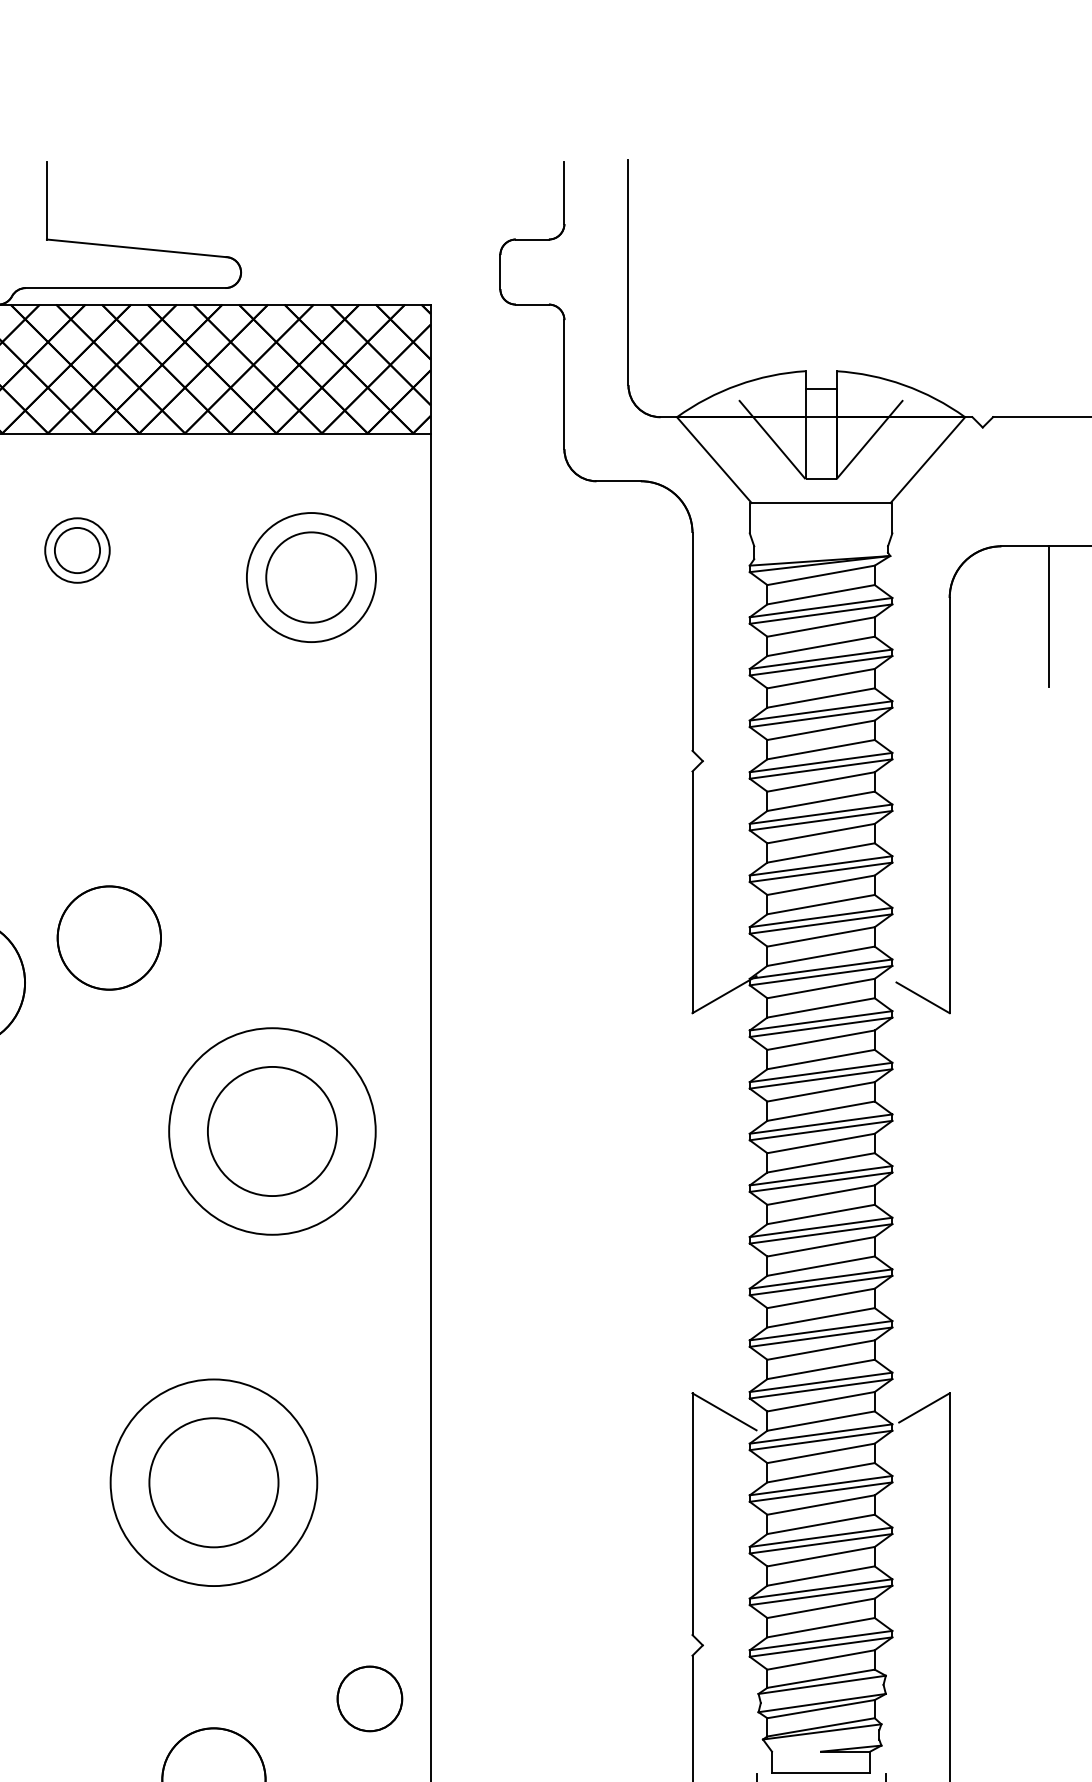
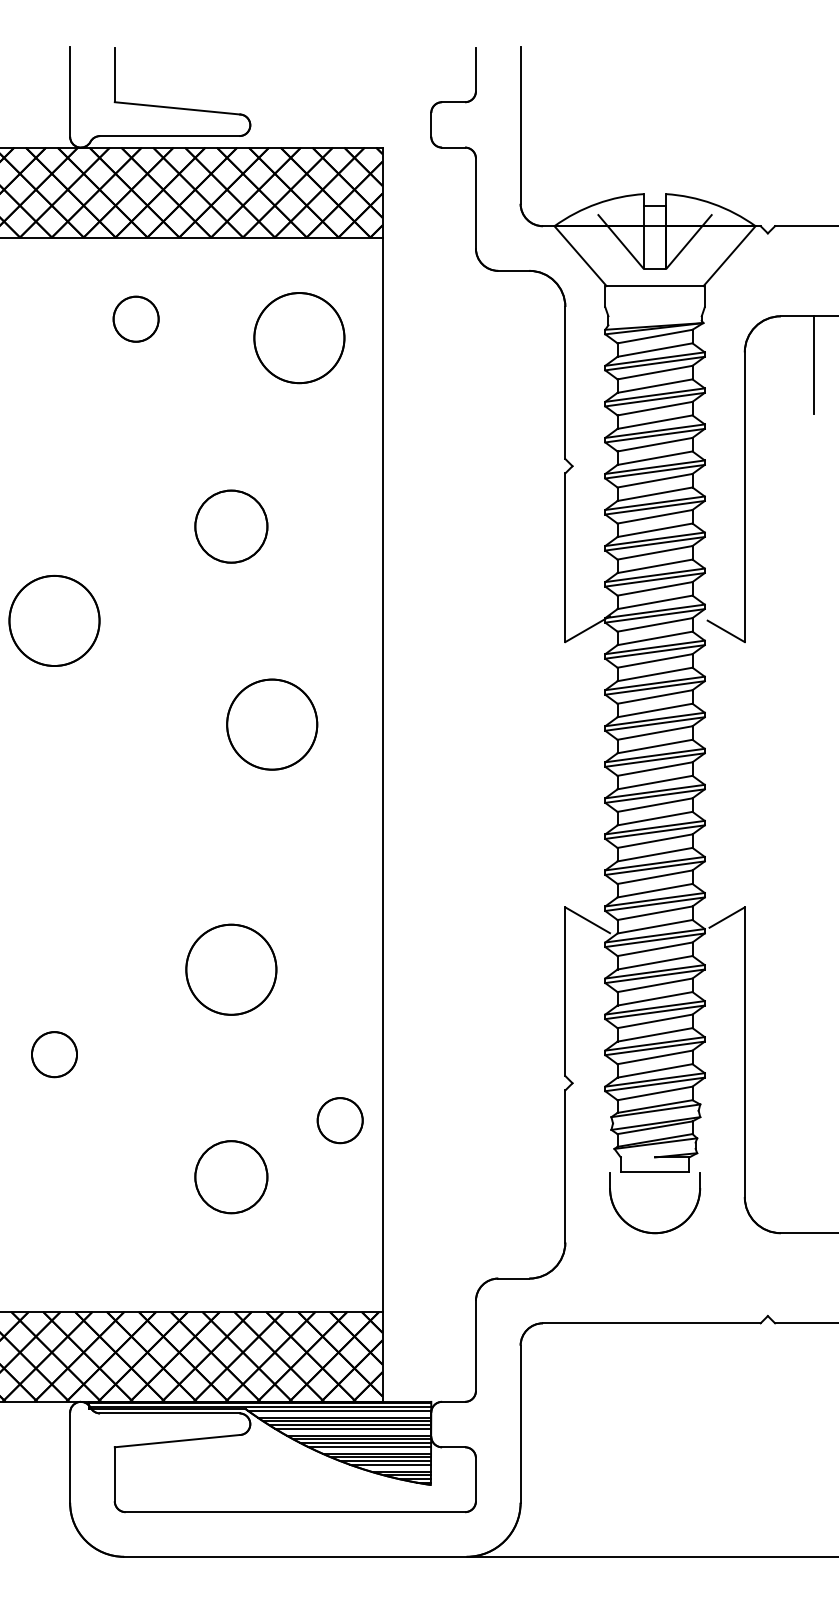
circle: (76, 549) -> (135, 318), size x1.43
circle: (311, 578) -> (299, 338), size x1.43
circle: (109, 937) -> (231, 526), moved
circle: (272, 1131) -> (272, 724), size x0.62
circle: (214, 1482) -> (231, 969), size x0.62

